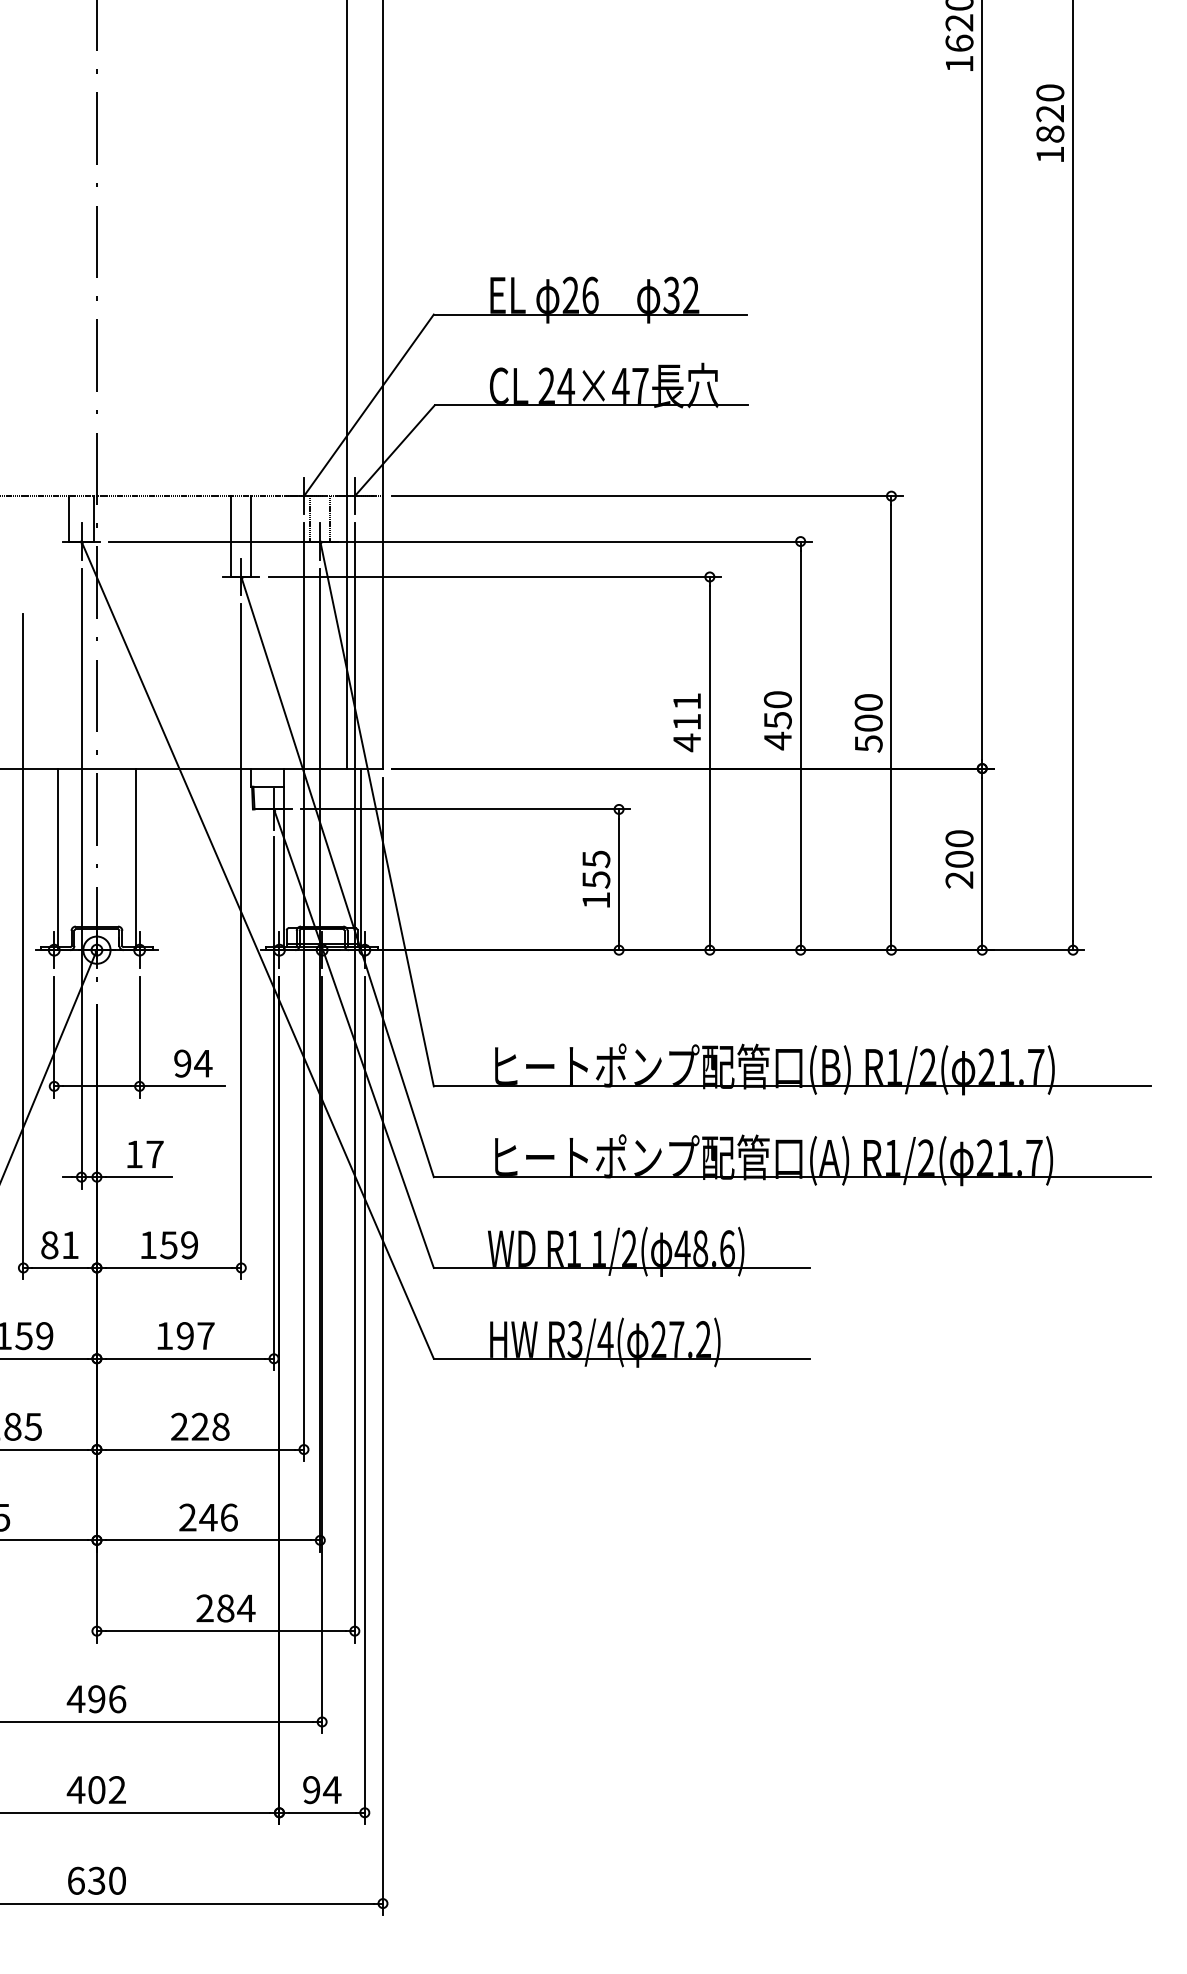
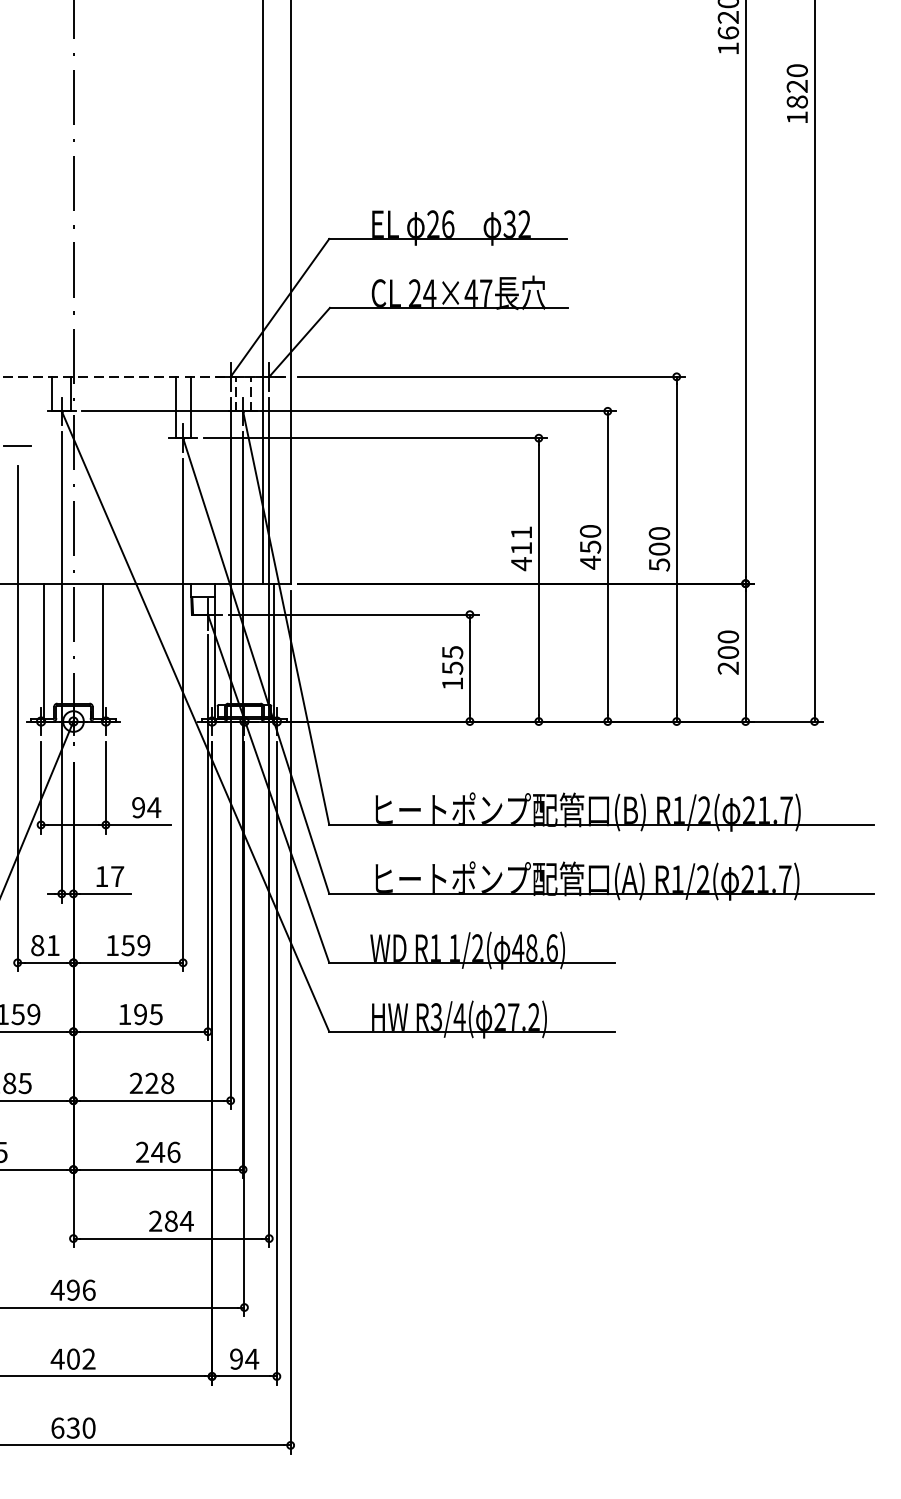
line: (23, 586) -> (17, 445), added
text: (204, 1336) -> (155, 1014), 197 -> 195

